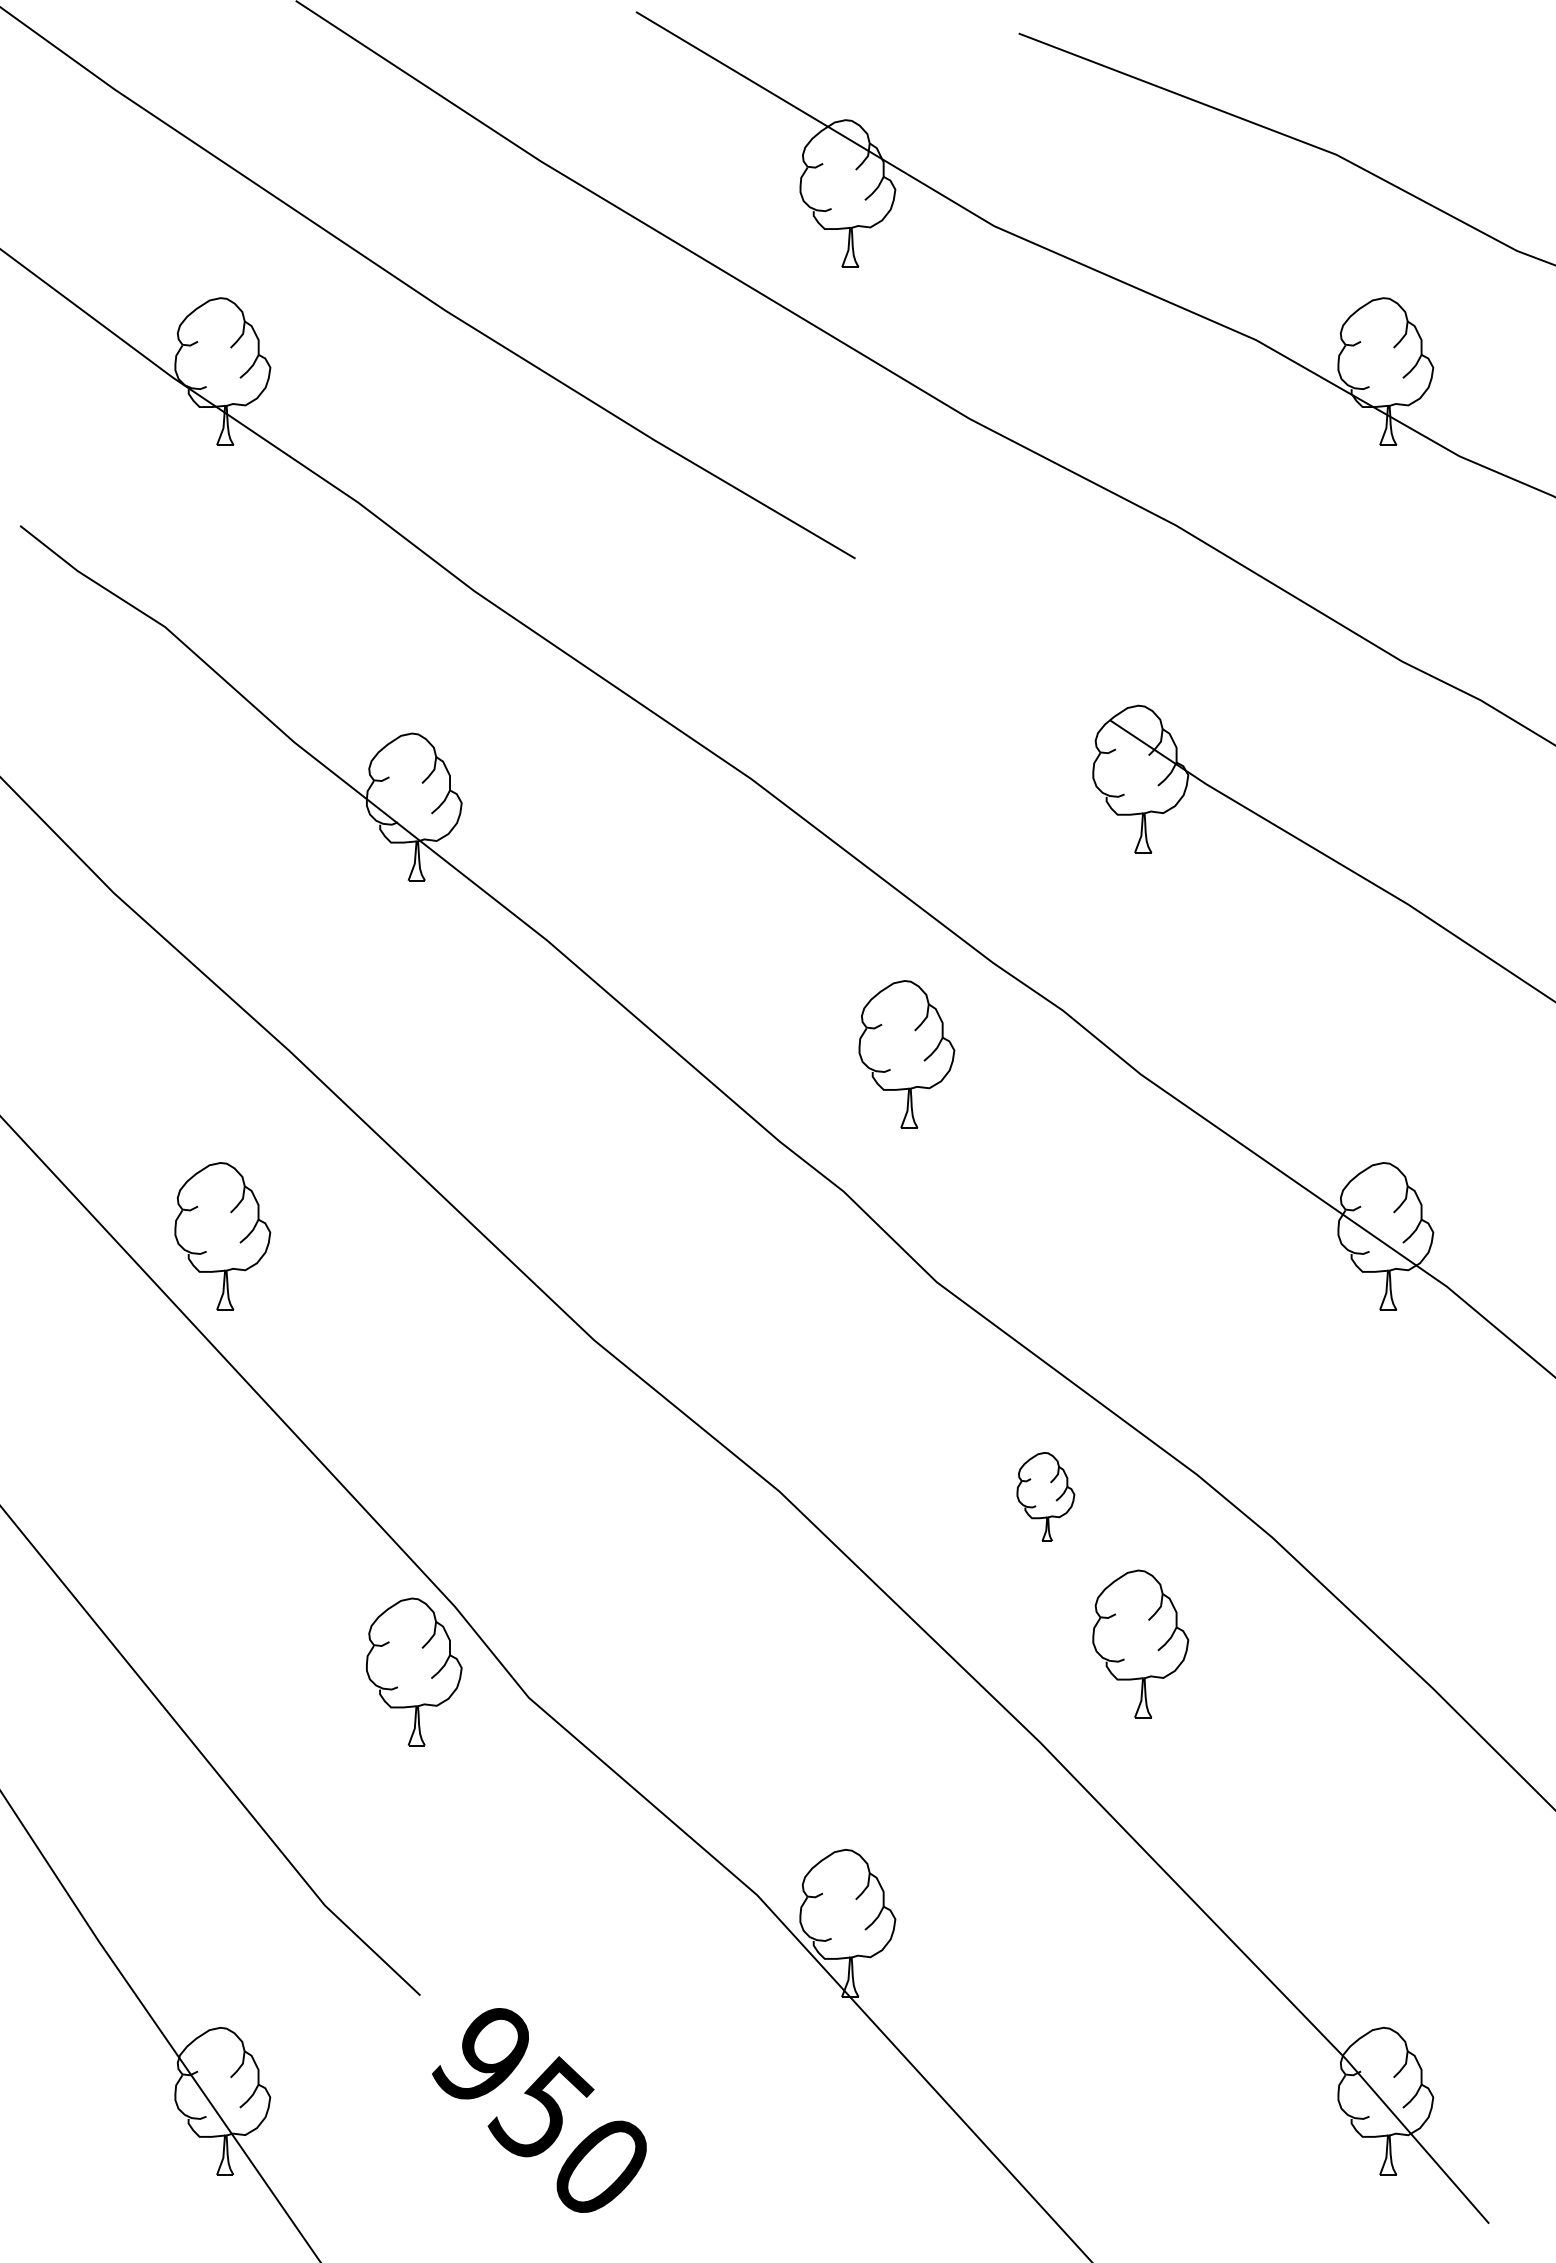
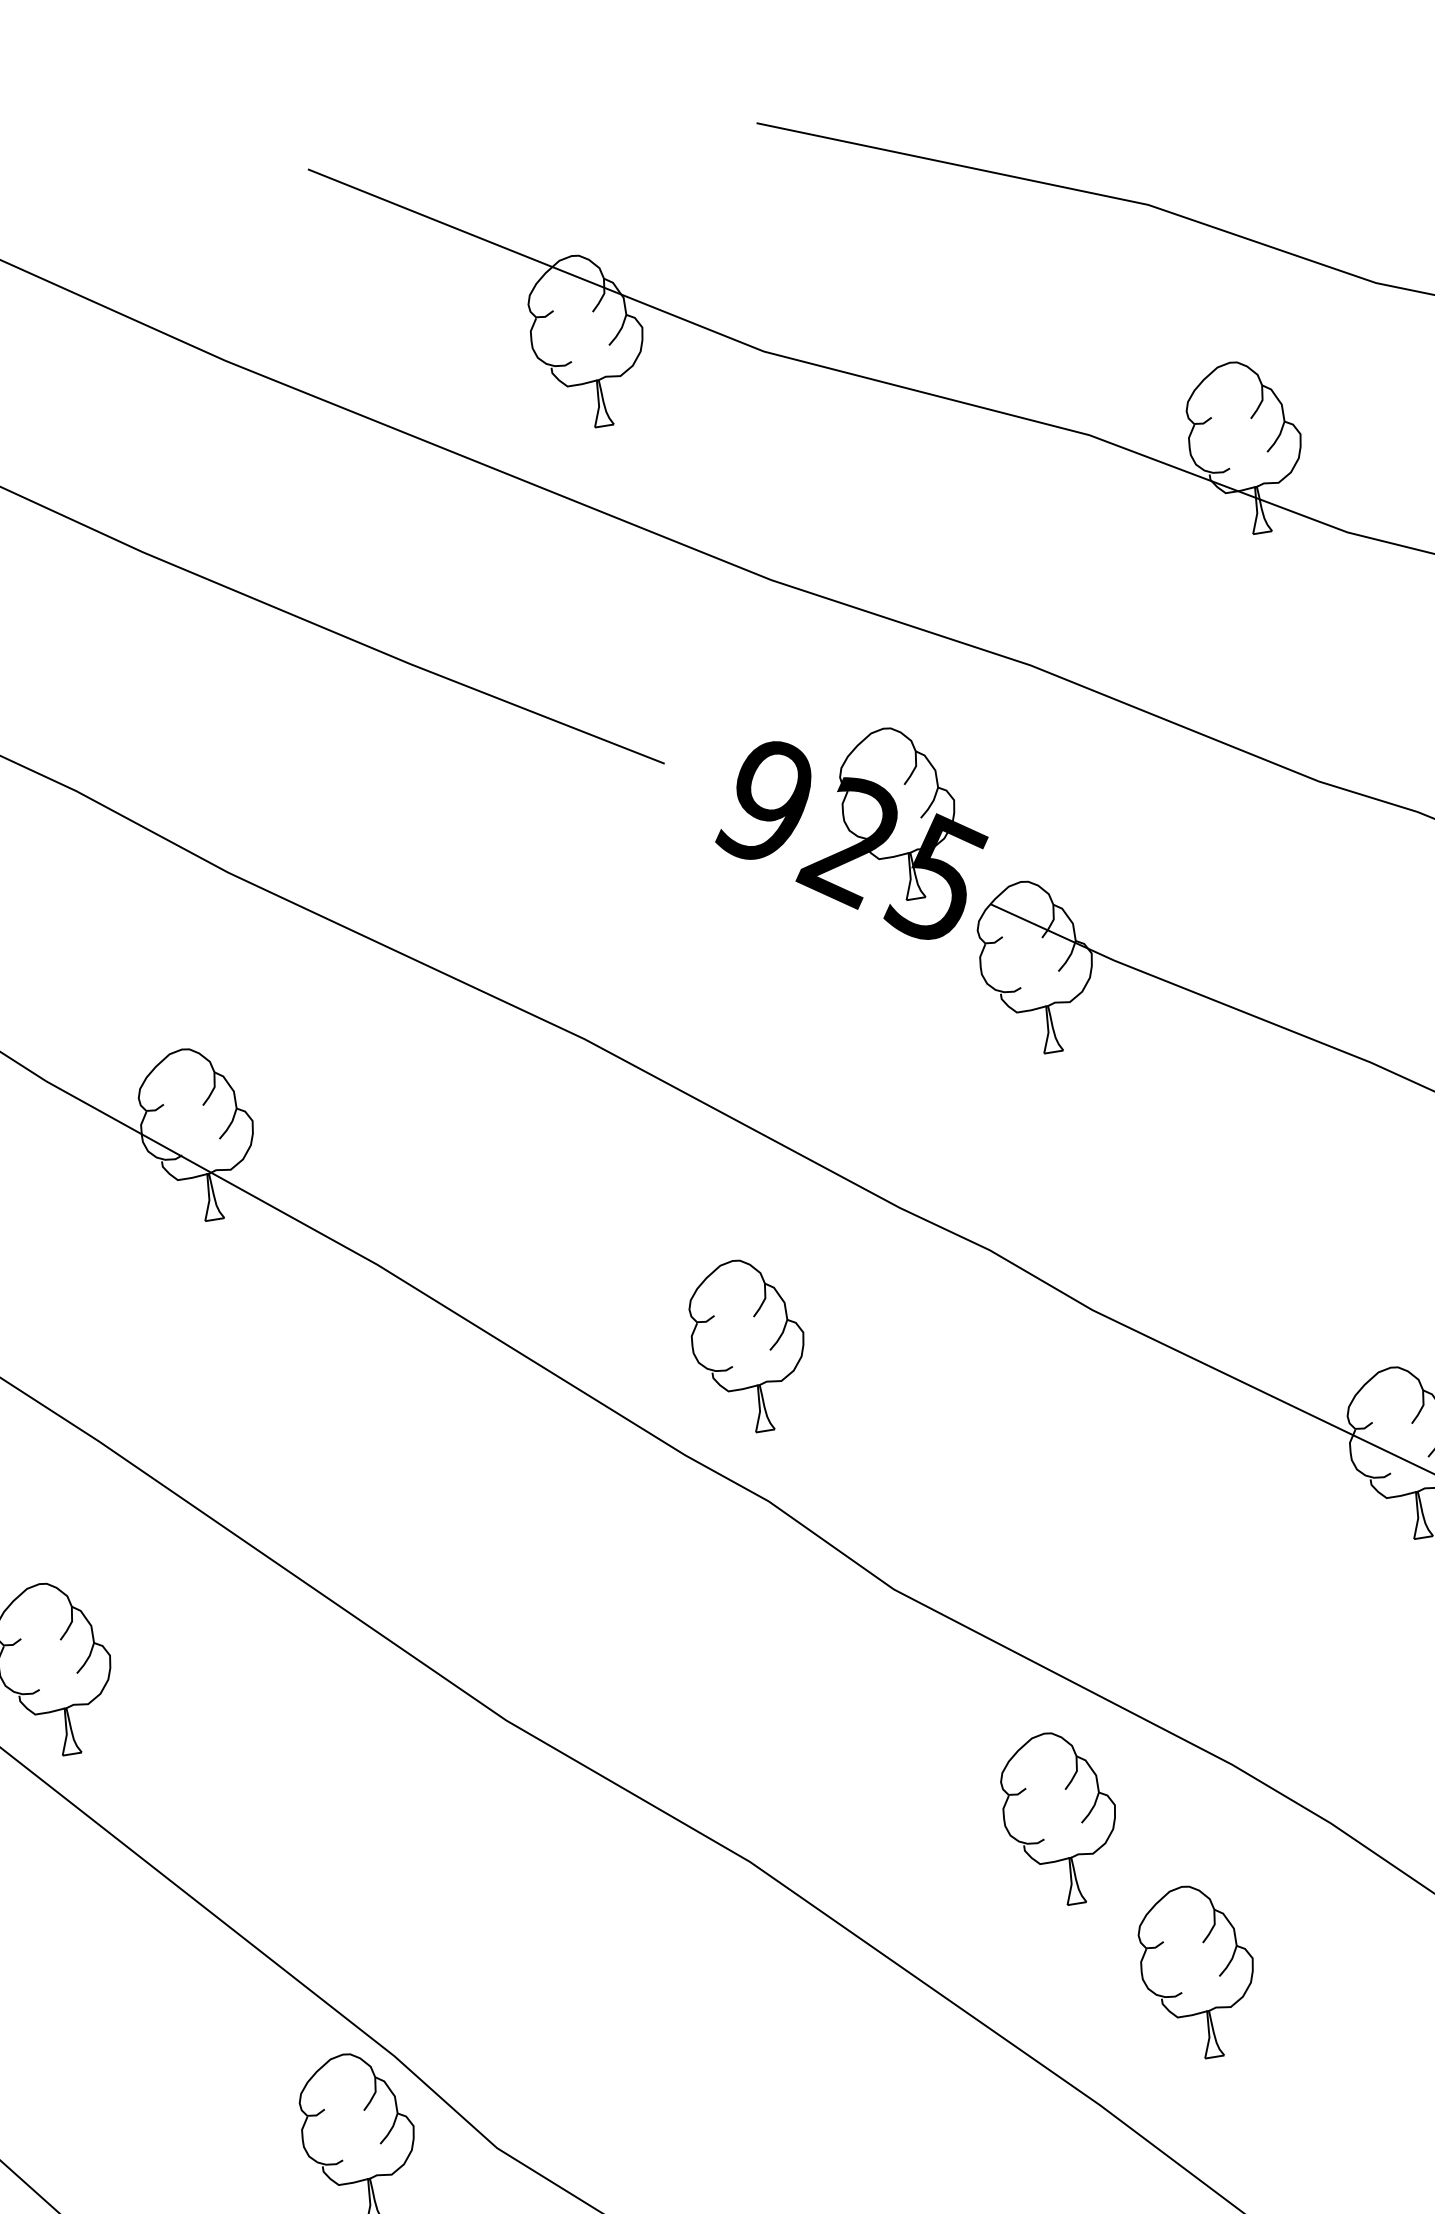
part: (1002, 648) -> (852, 840), added
part: (906, 1054) -> (748, 1346), moved
part: (1045, 1496) -> (1060, 1818), size x1.67

